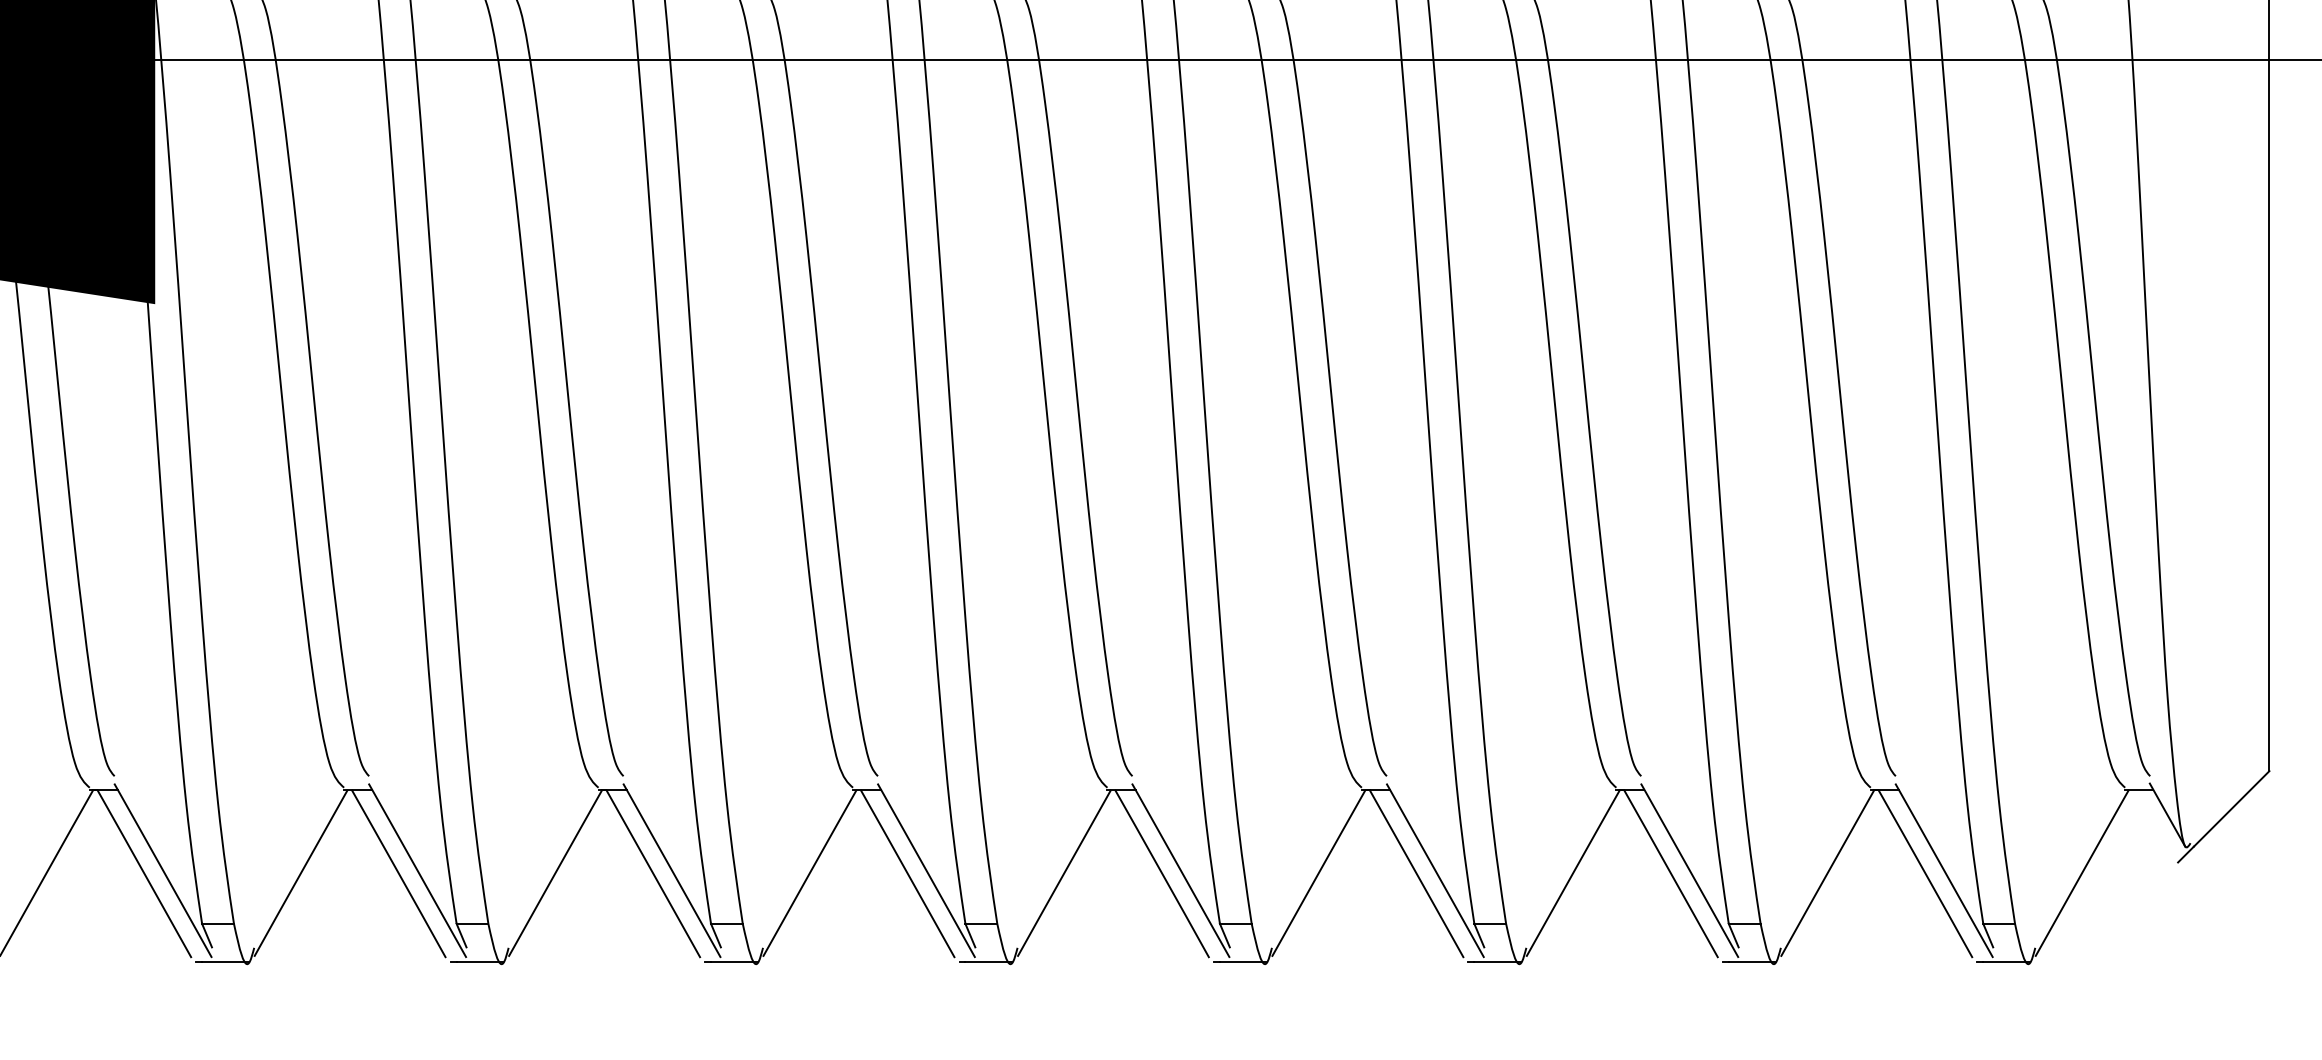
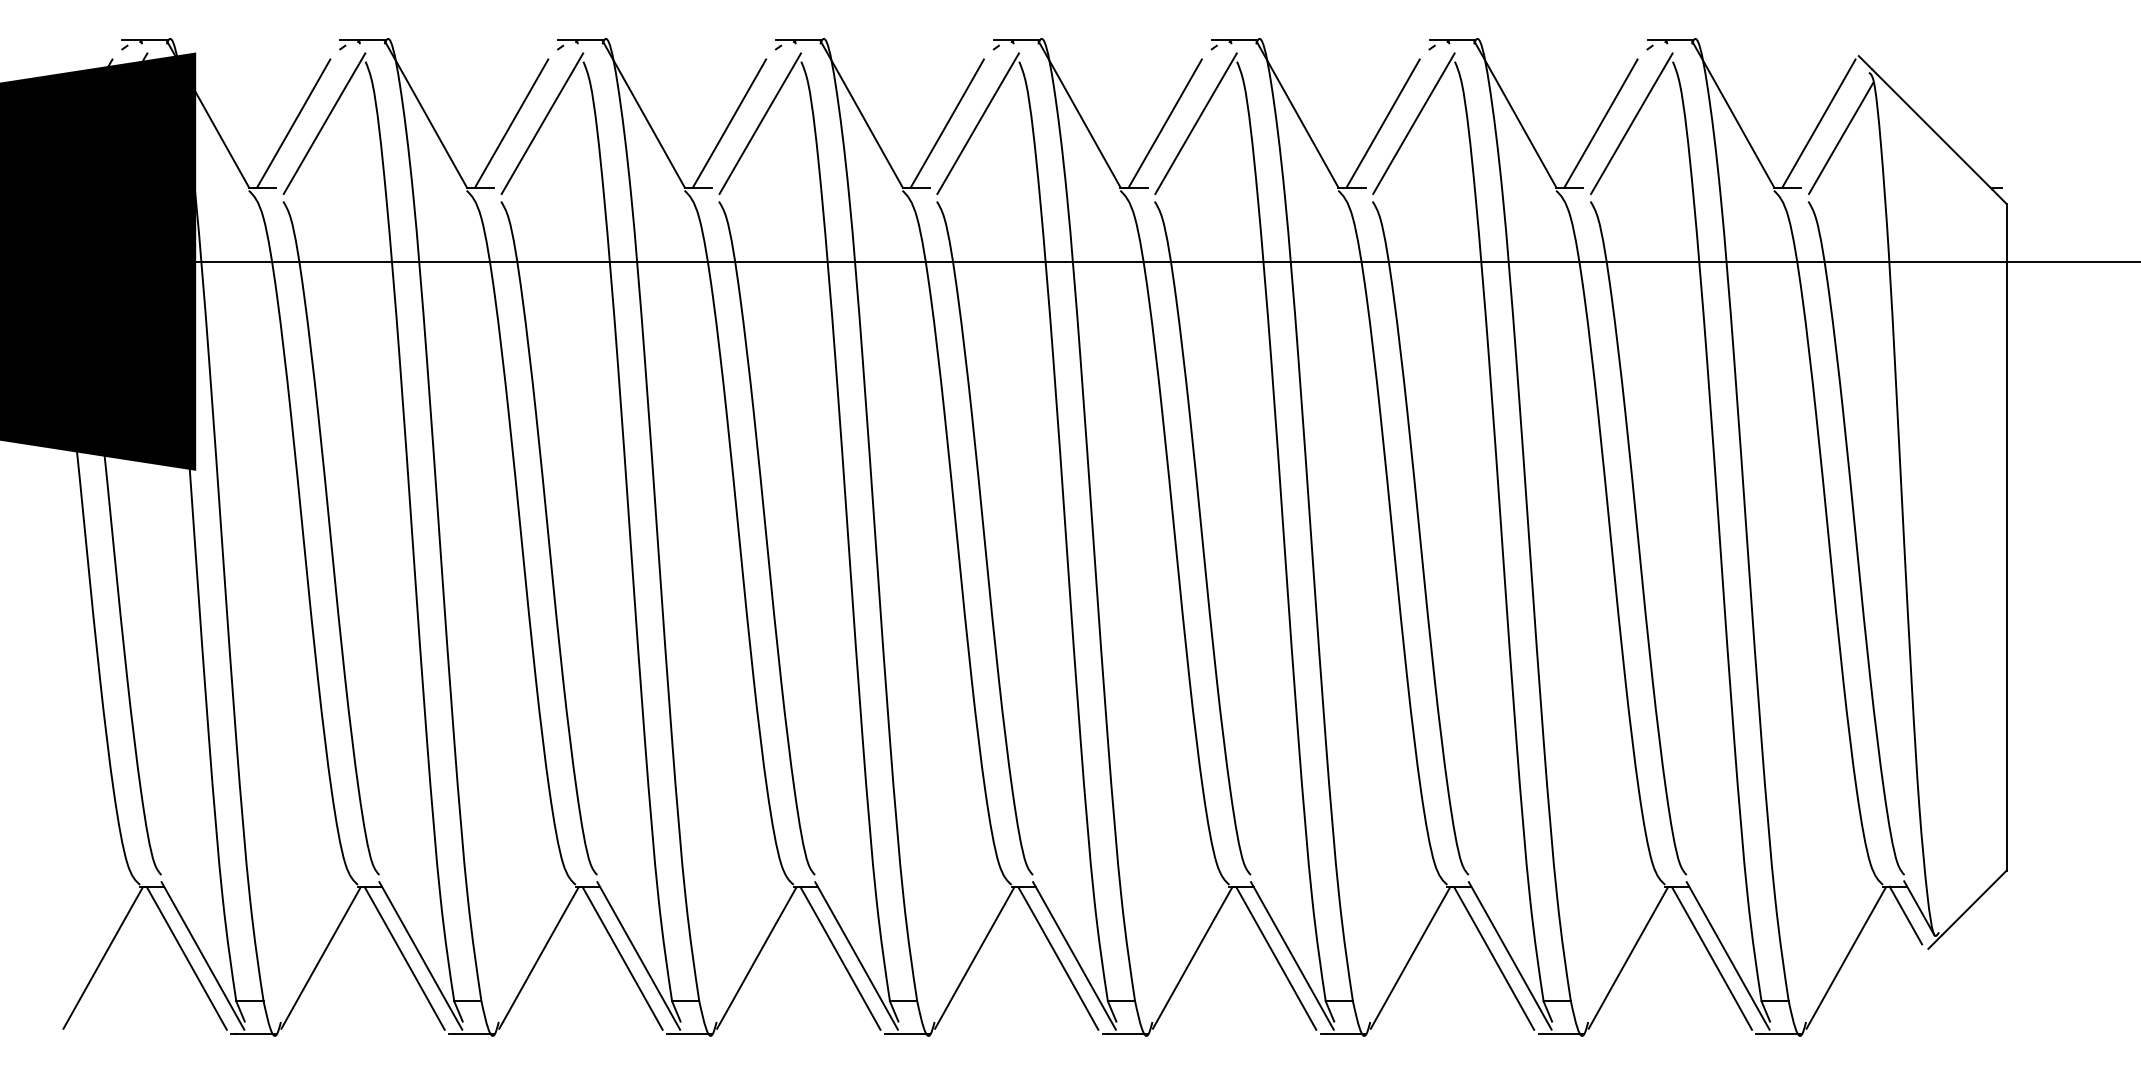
line: (2151, 823) -> (1905, 915), added

